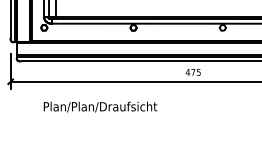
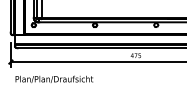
text: (100, 105) -> (54, 78), moved

